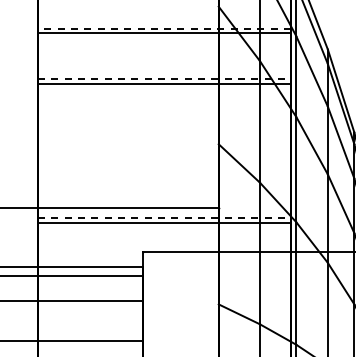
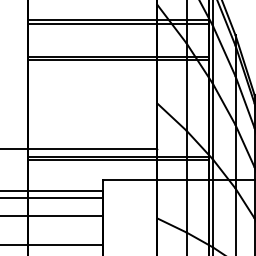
line: (164, 28) -> (118, 20), dashed -> solid
line: (165, 79) -> (119, 56), dashed -> solid
line: (165, 218) -> (119, 156), dashed -> solid

